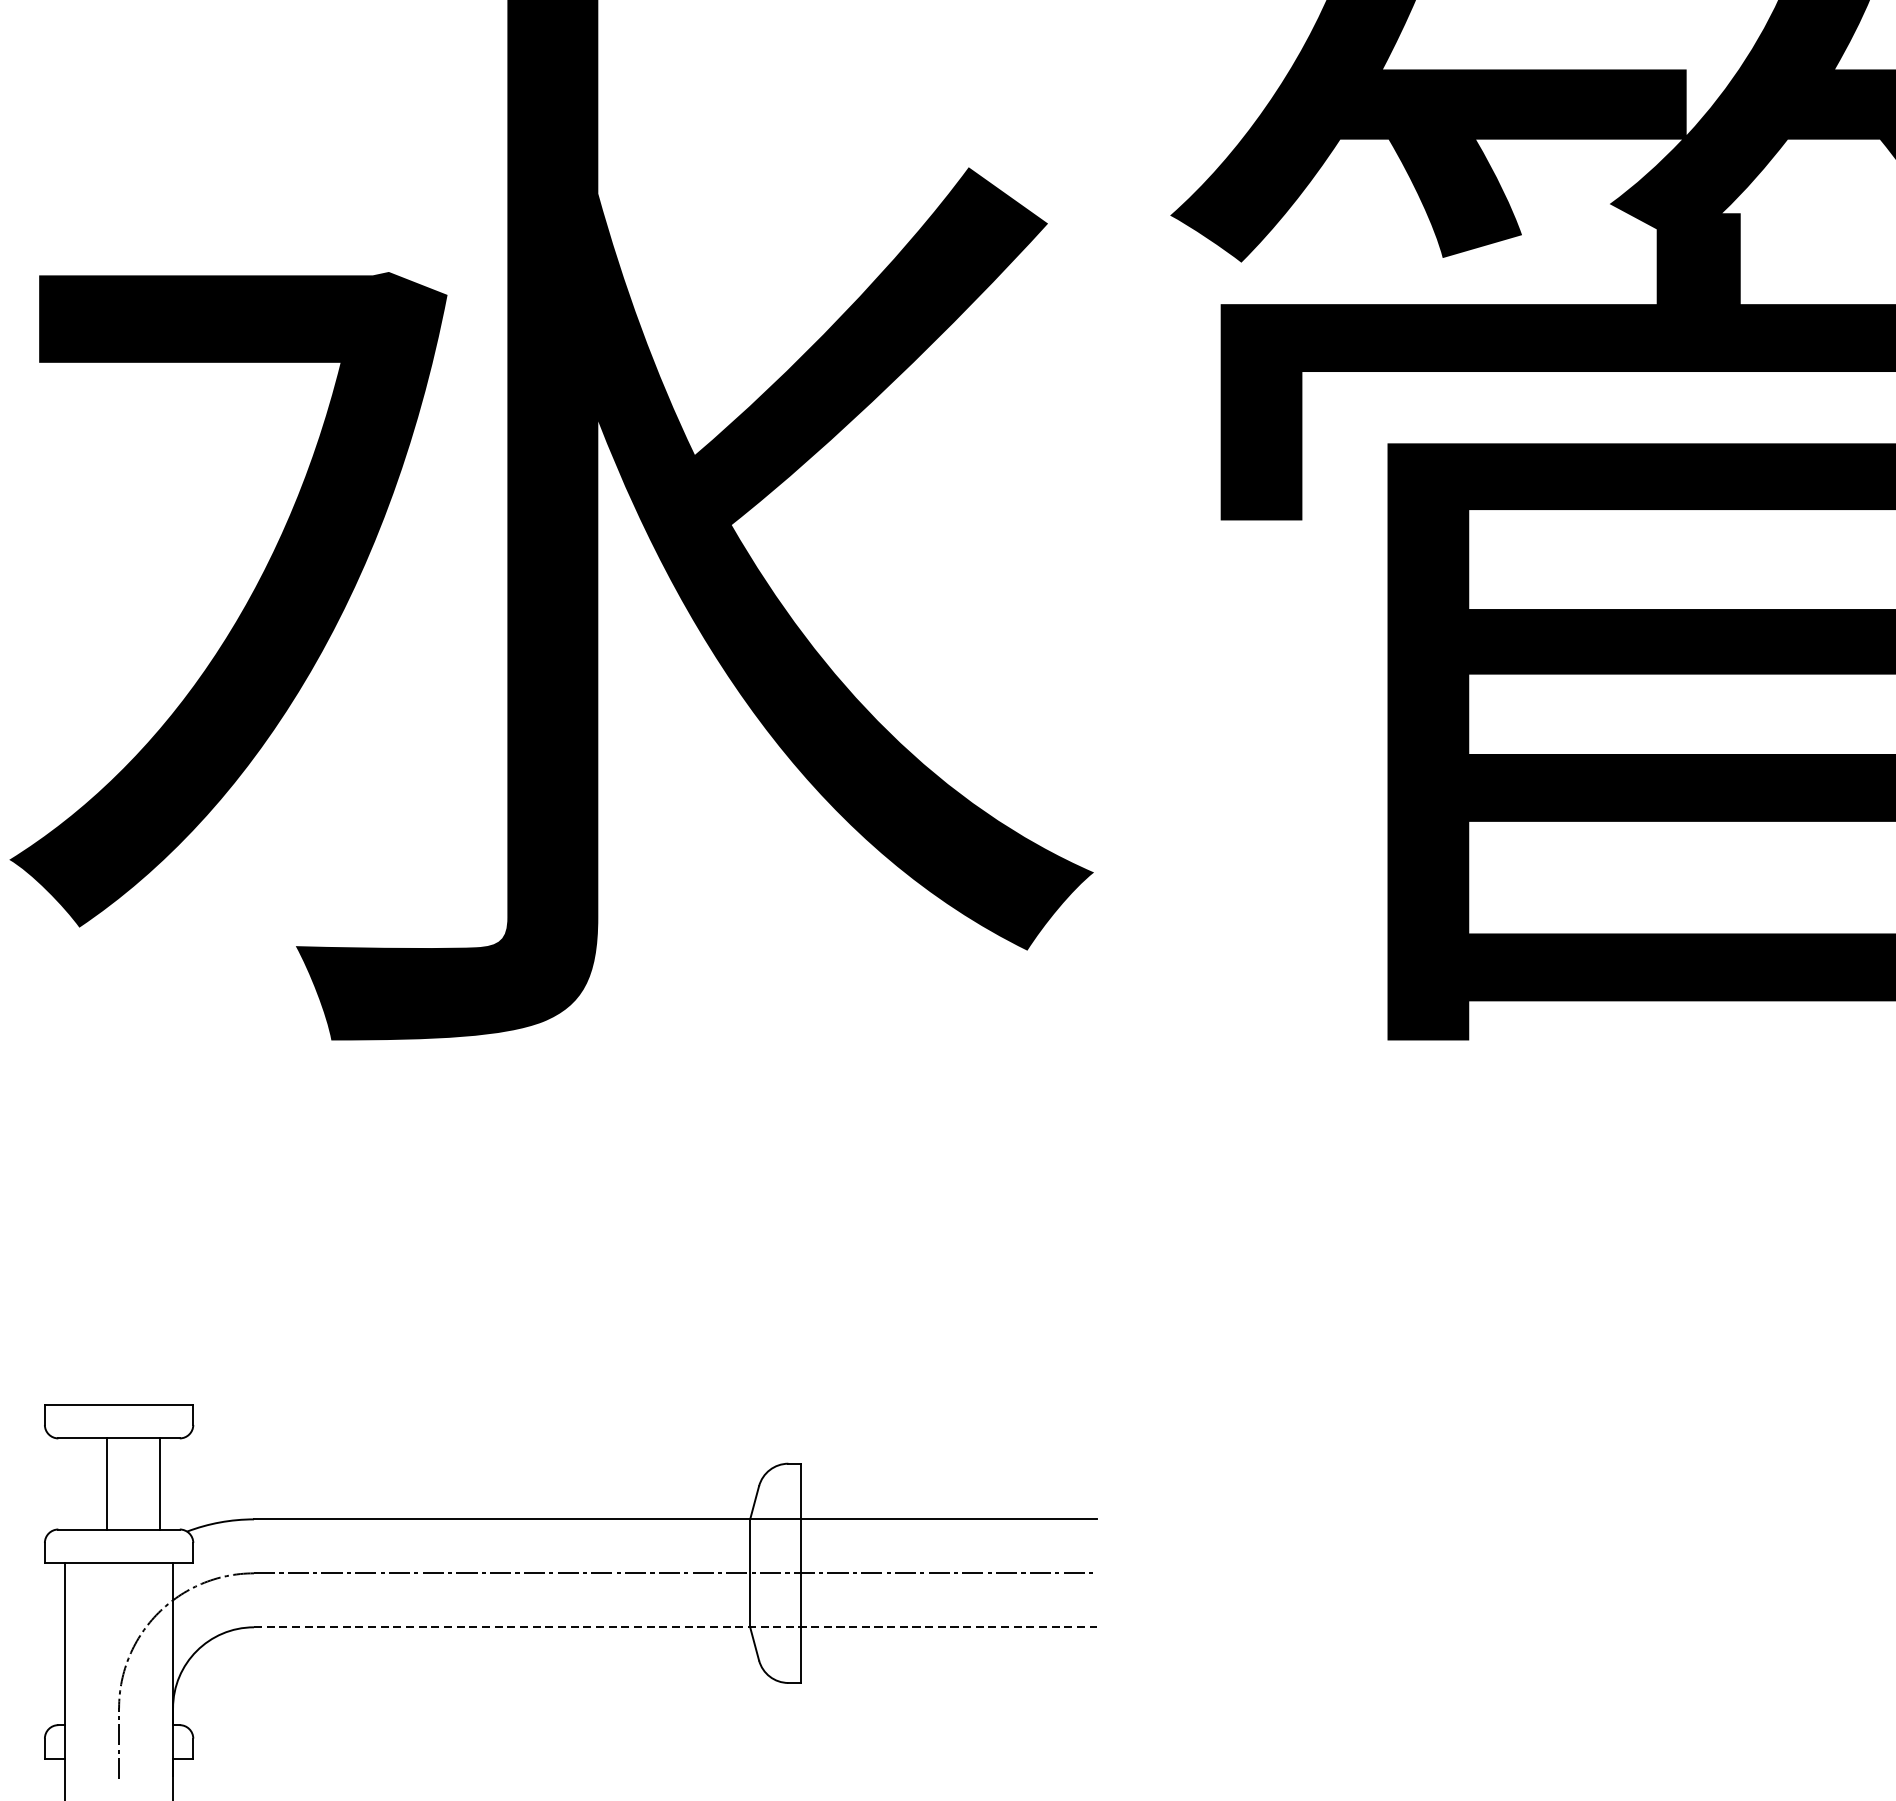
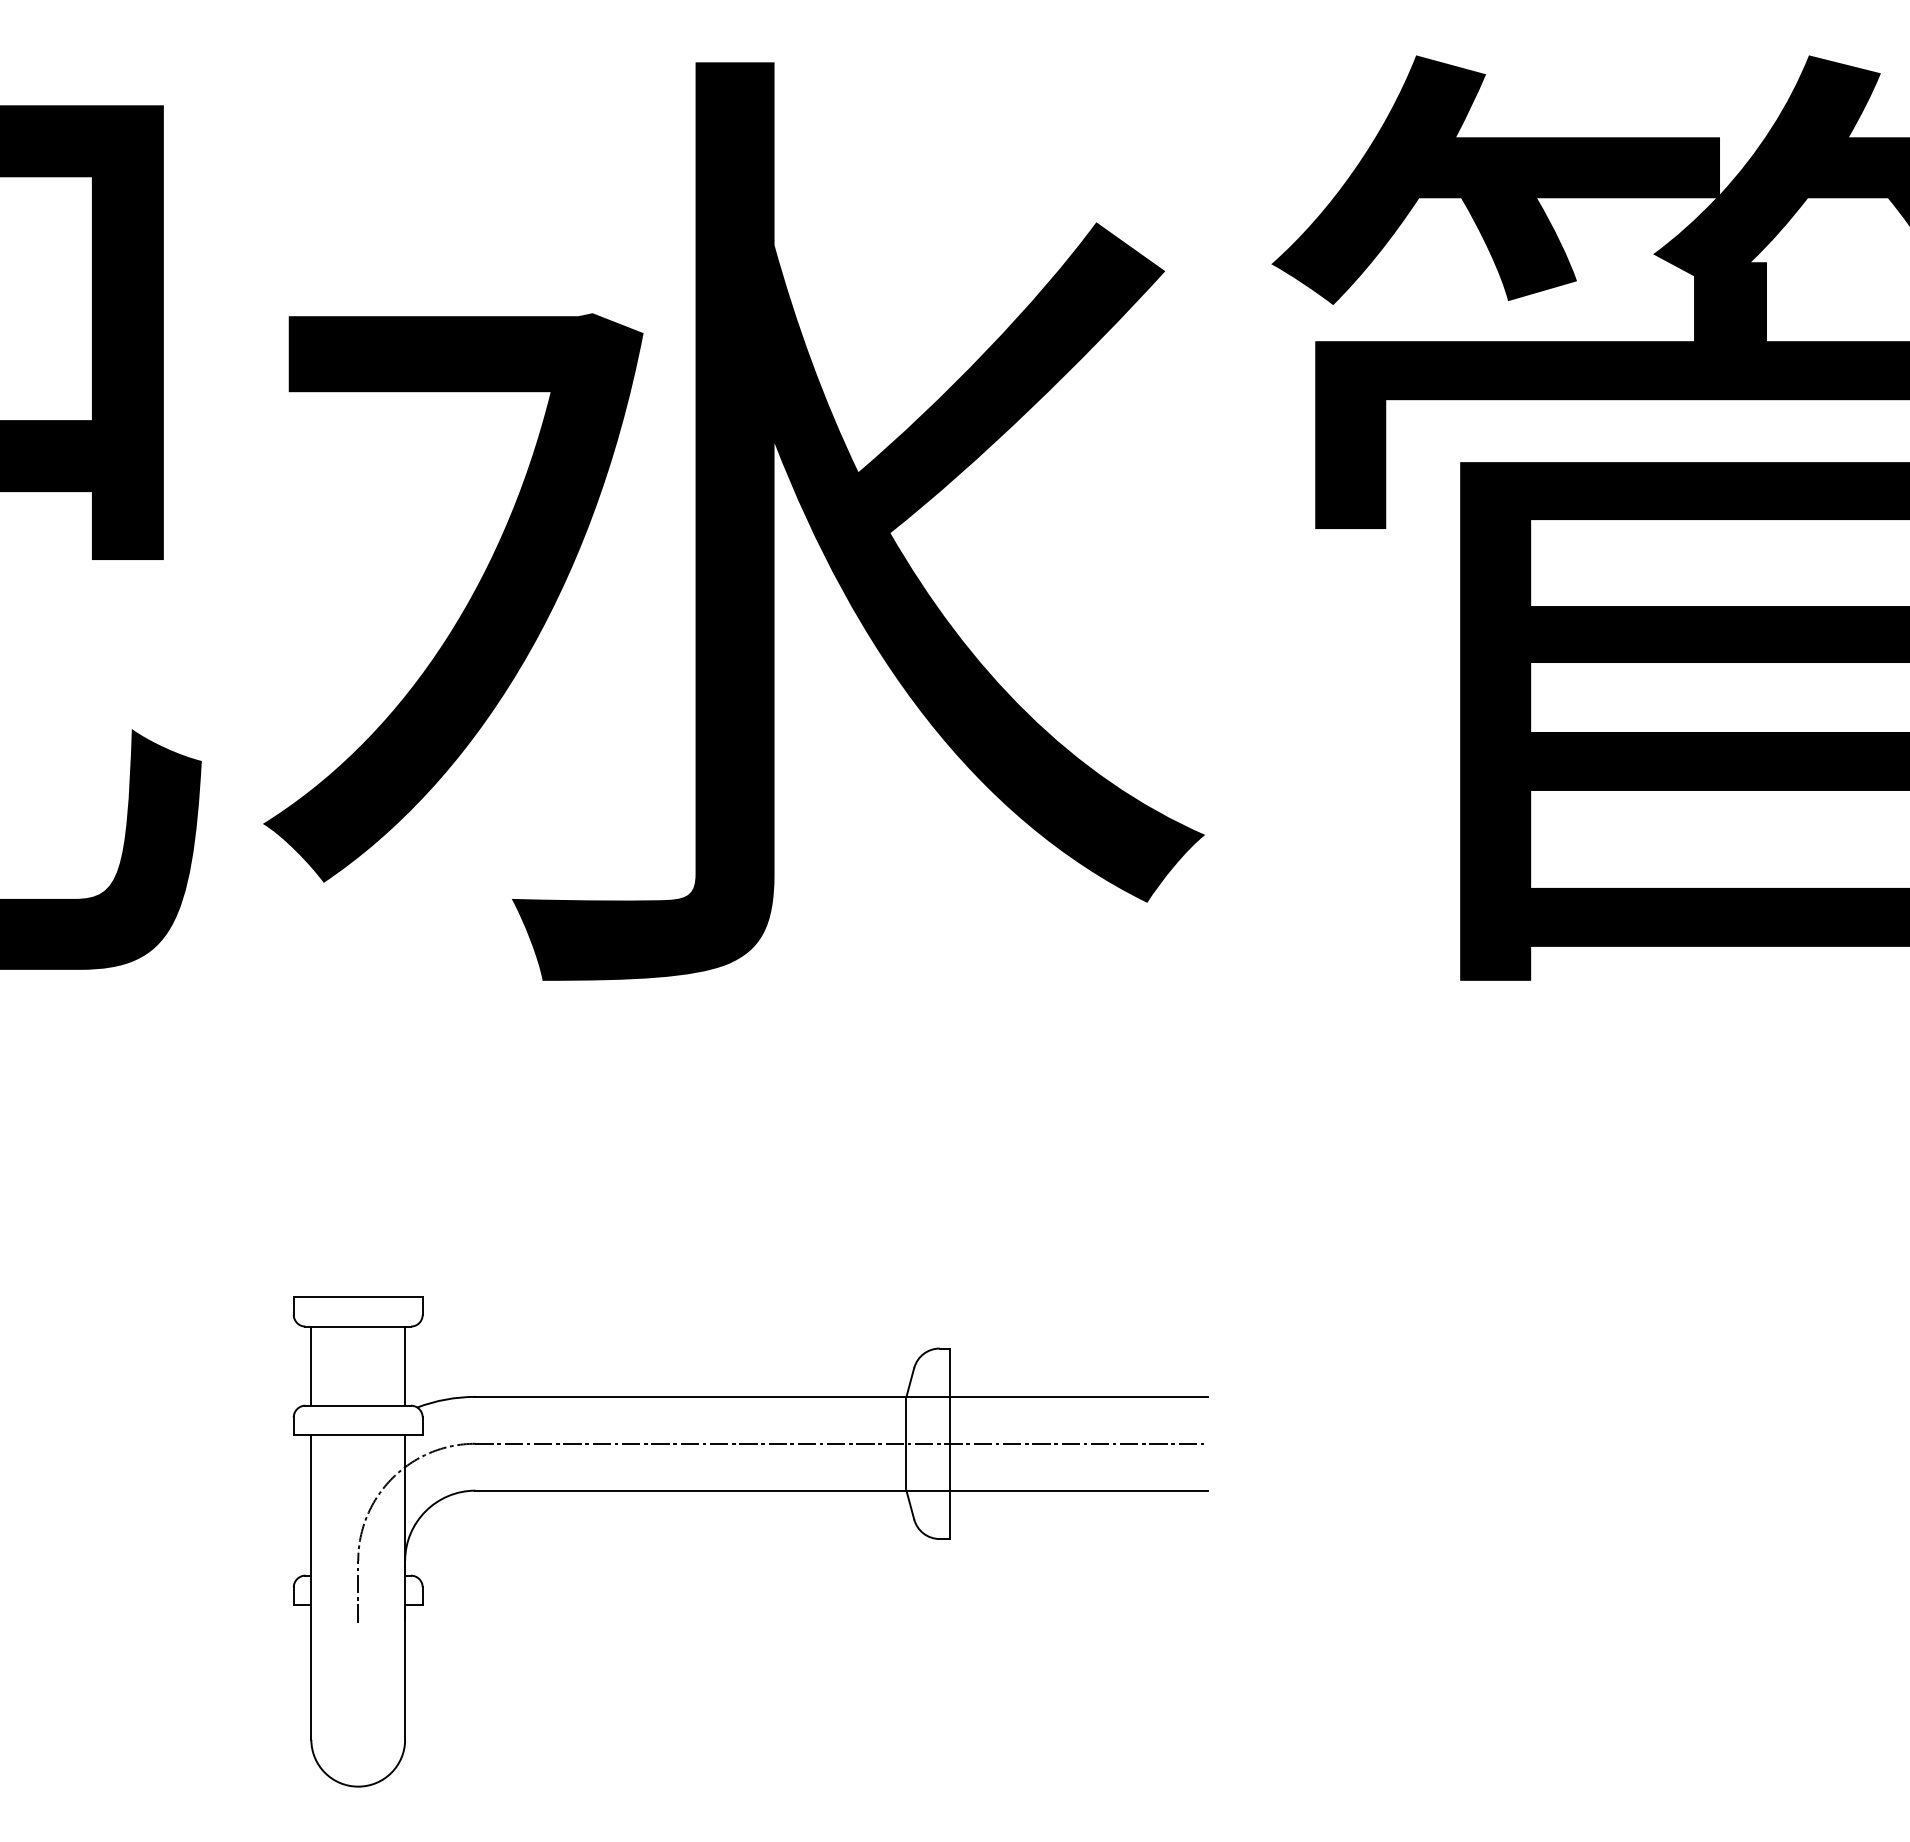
line: (107, 1483) -> (405, 1365), moved
line: (159, 1483) -> (311, 1365), moved
line: (676, 1627) -> (842, 1490), dashed -> solid

